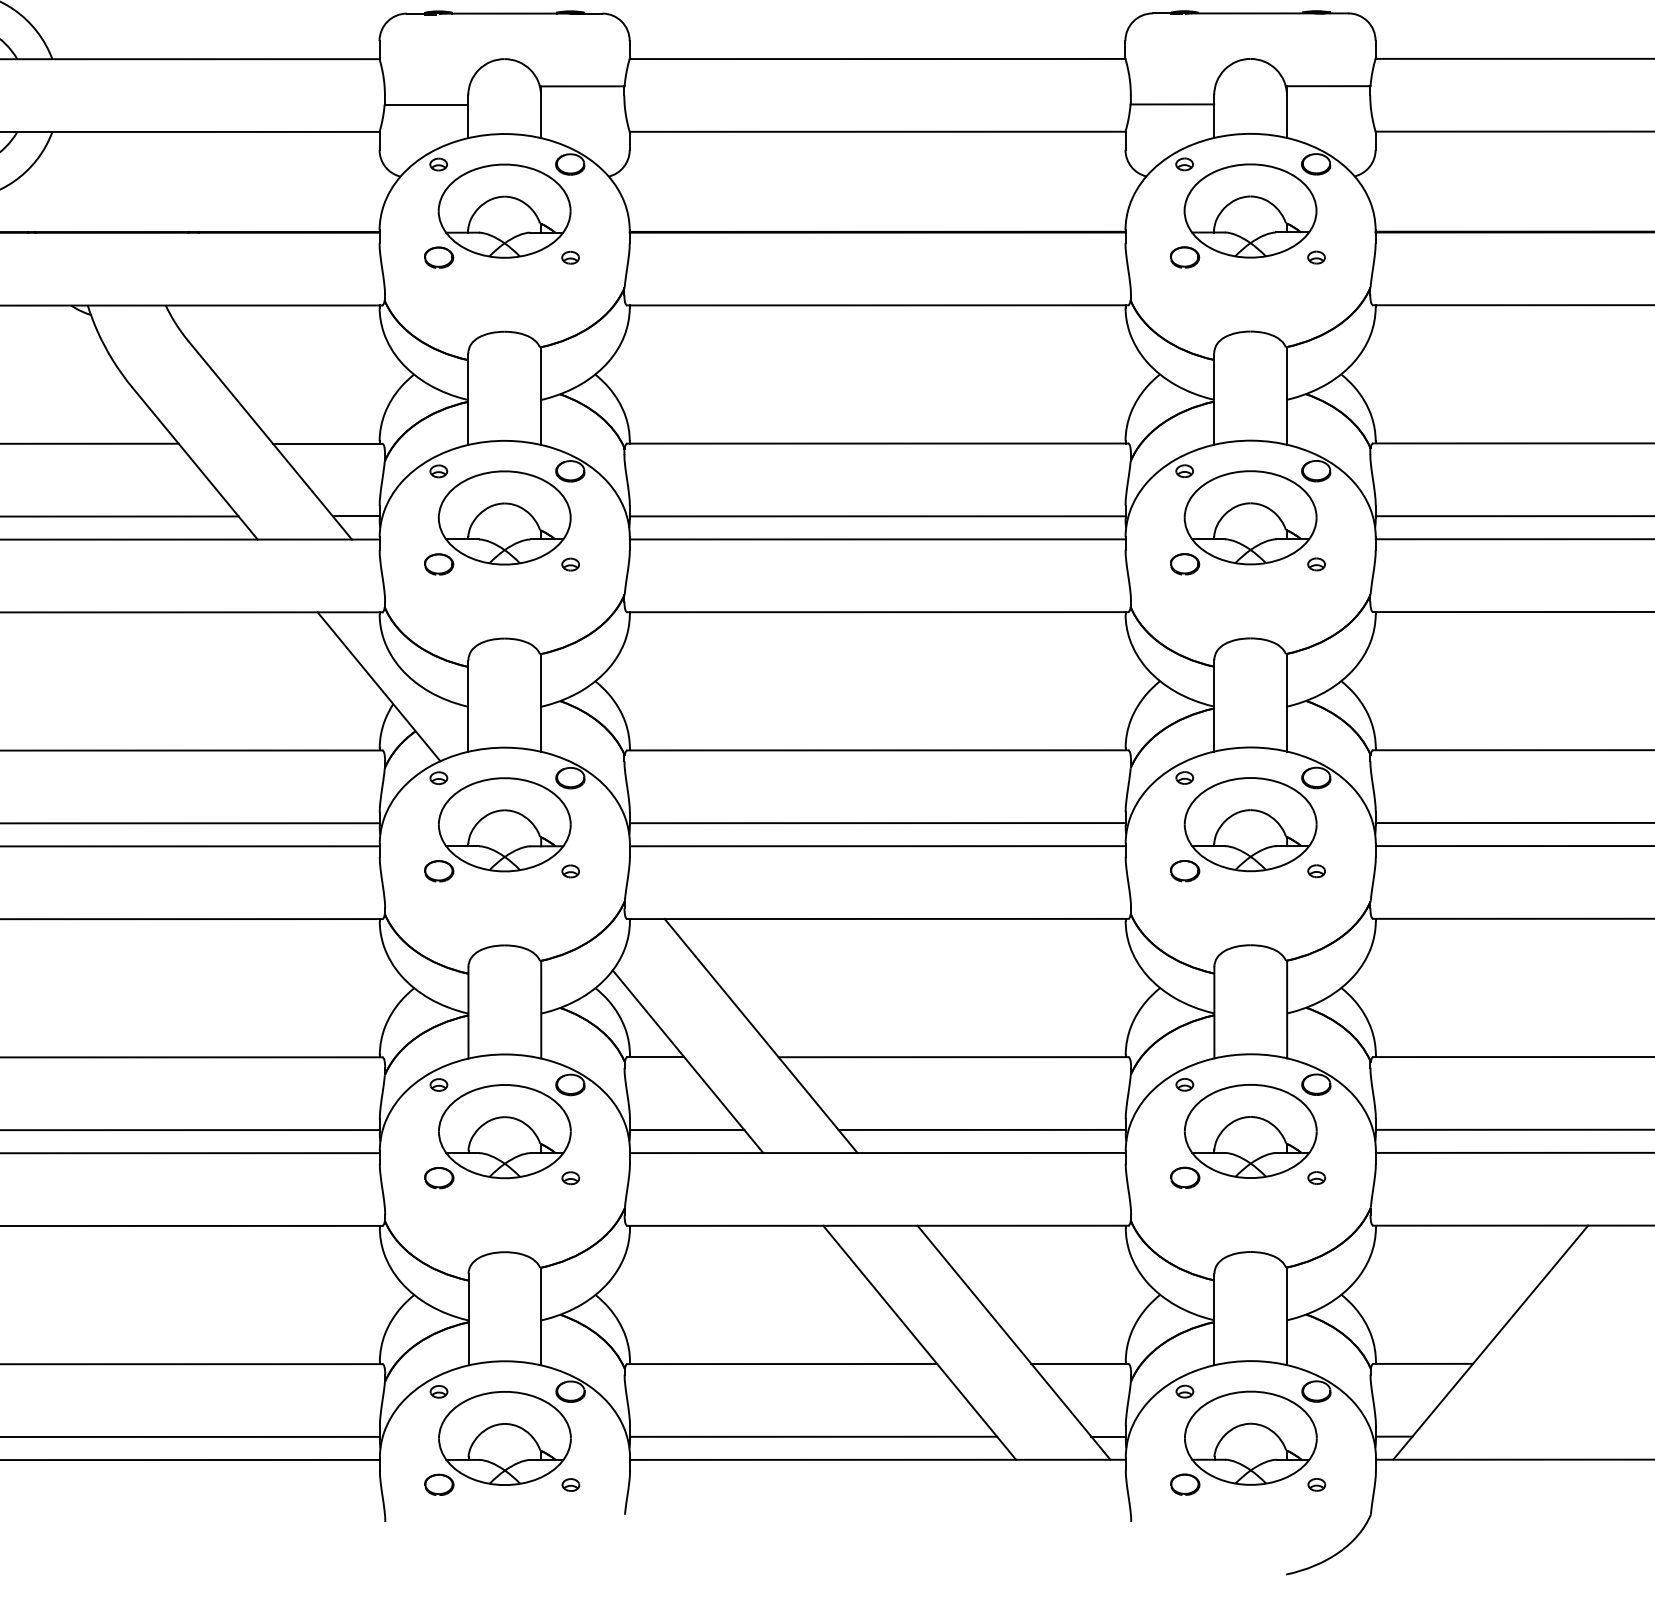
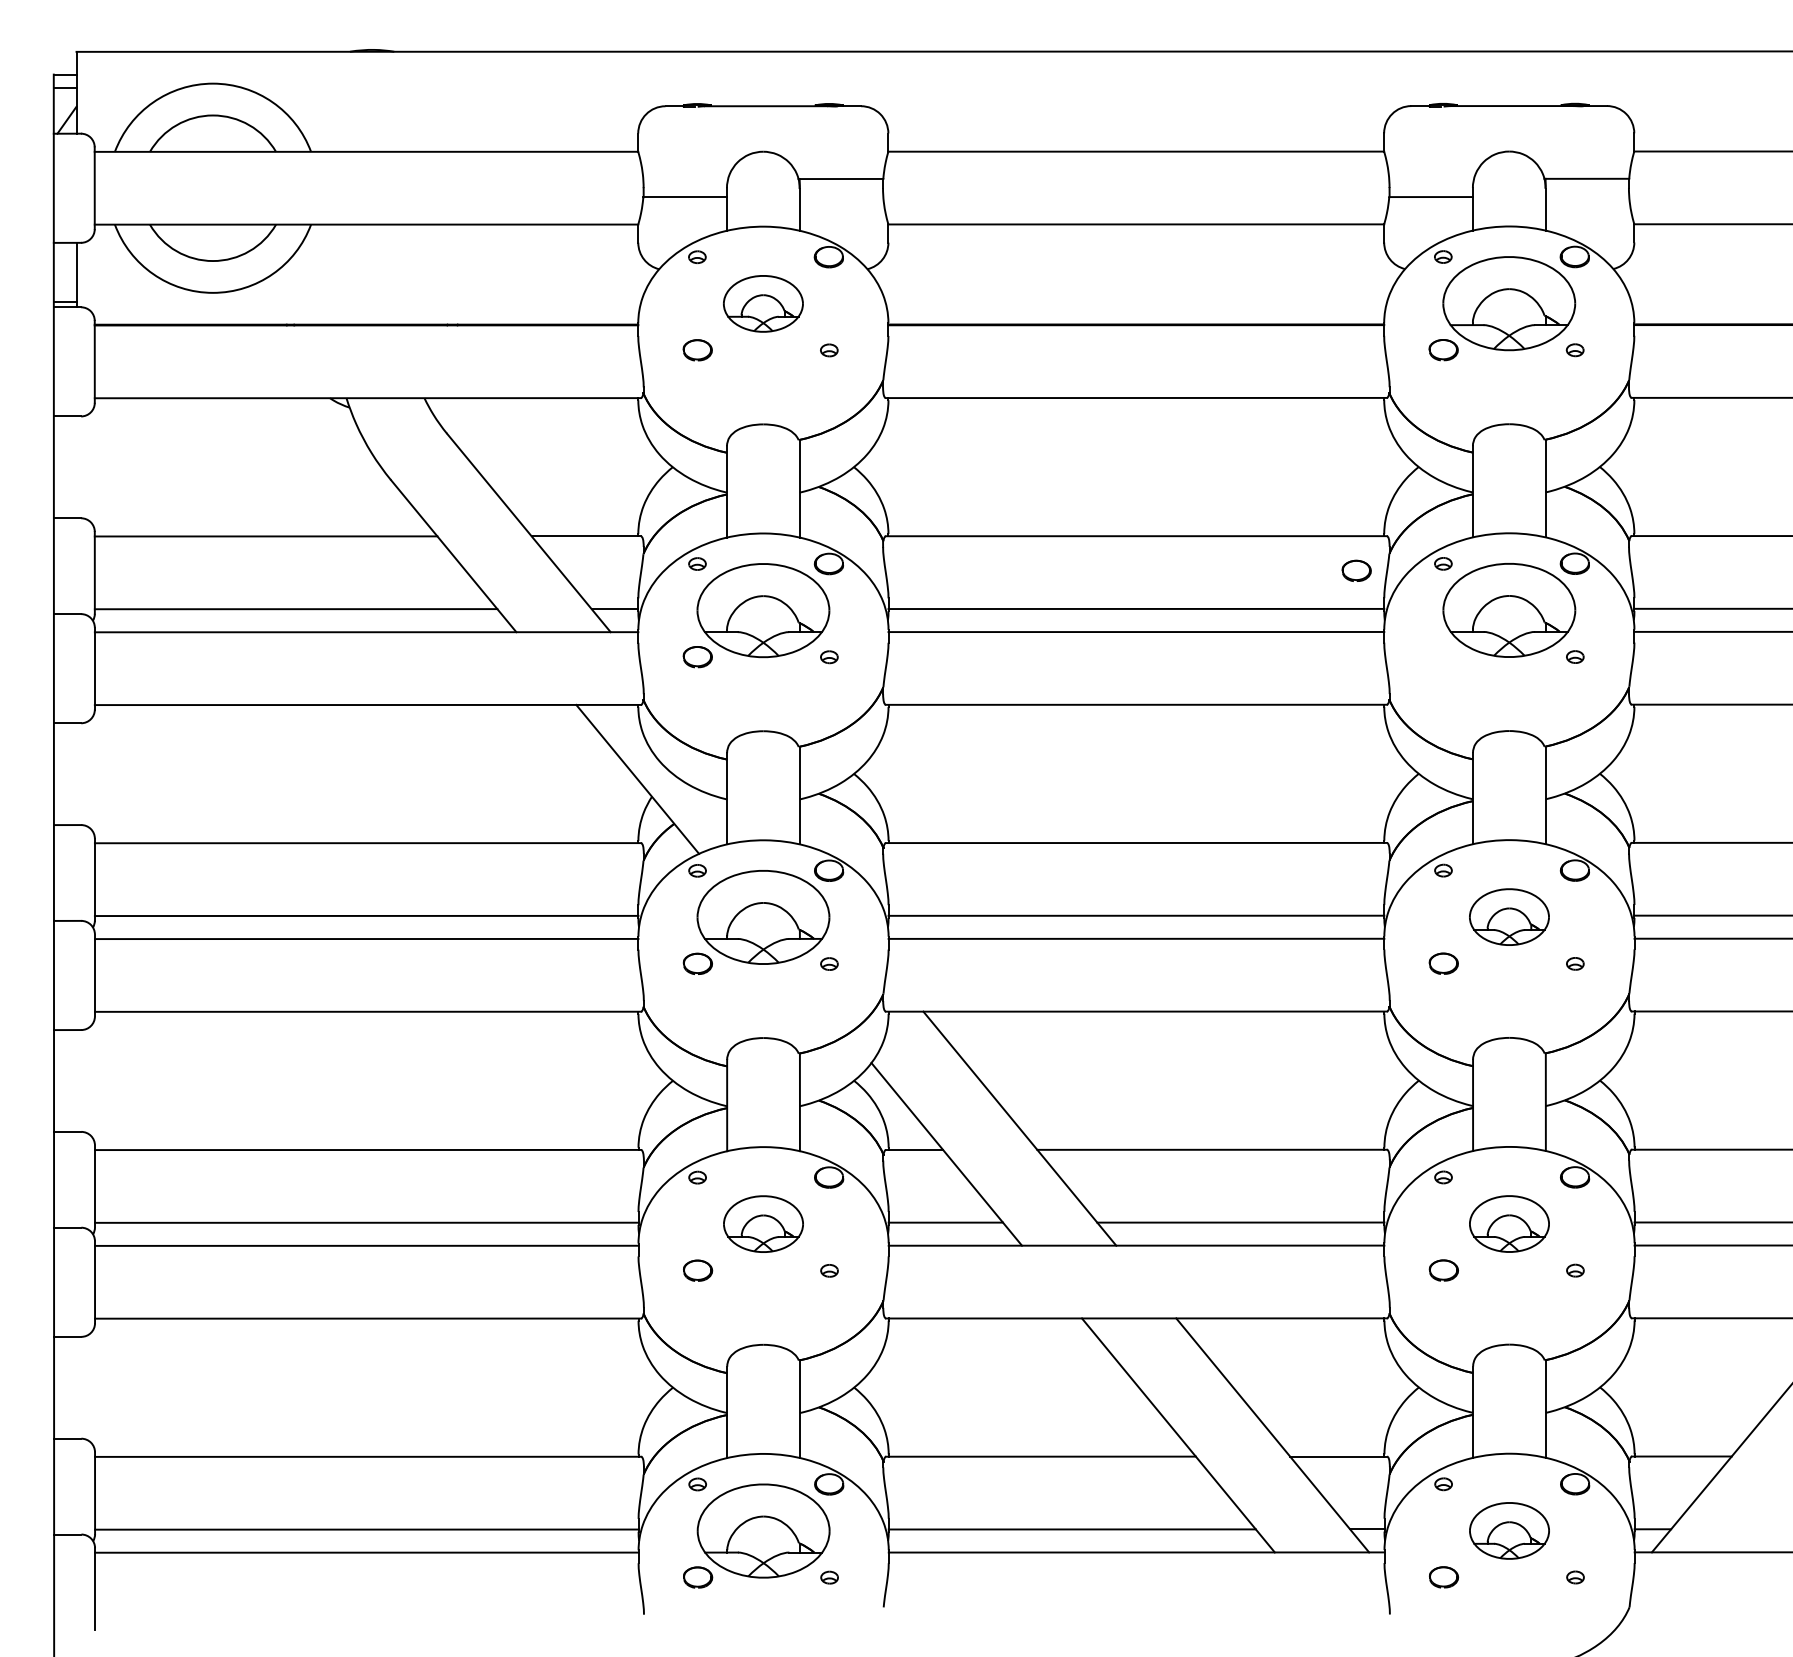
part: (504, 210) -> (763, 303), size x0.6
part: (1184, 563) -> (1356, 570), moved
part: (1250, 823) -> (1509, 916), size x0.6
part: (504, 1130) -> (763, 1223), size x0.6
part: (1250, 1130) -> (1509, 1223), size x0.6
part: (1250, 1437) -> (1509, 1530), size x0.6

